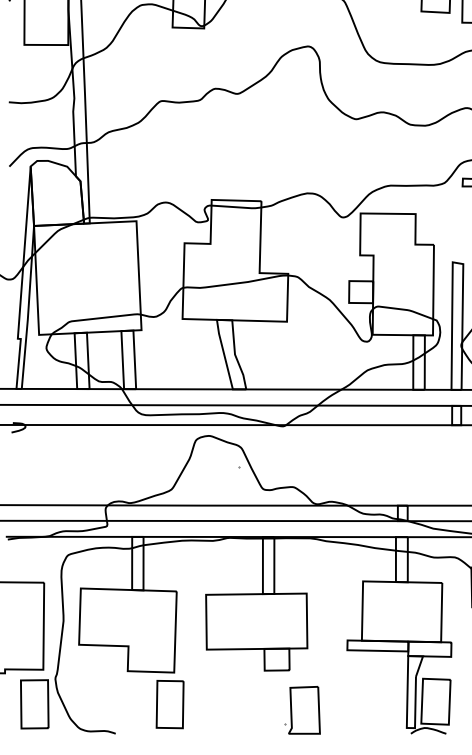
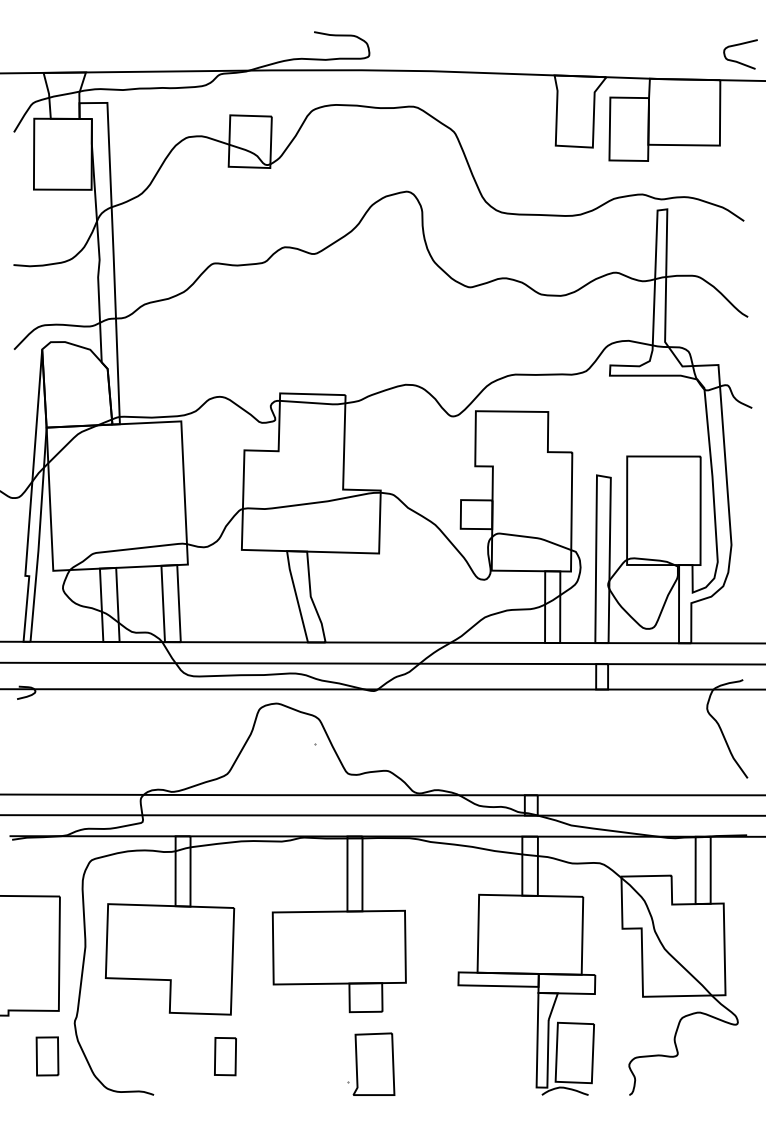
part: (34, 704) -> (47, 1056), size x0.6
part: (170, 704) -> (225, 1056), size x0.6
part: (302, 709) -> (371, 1063), moved

